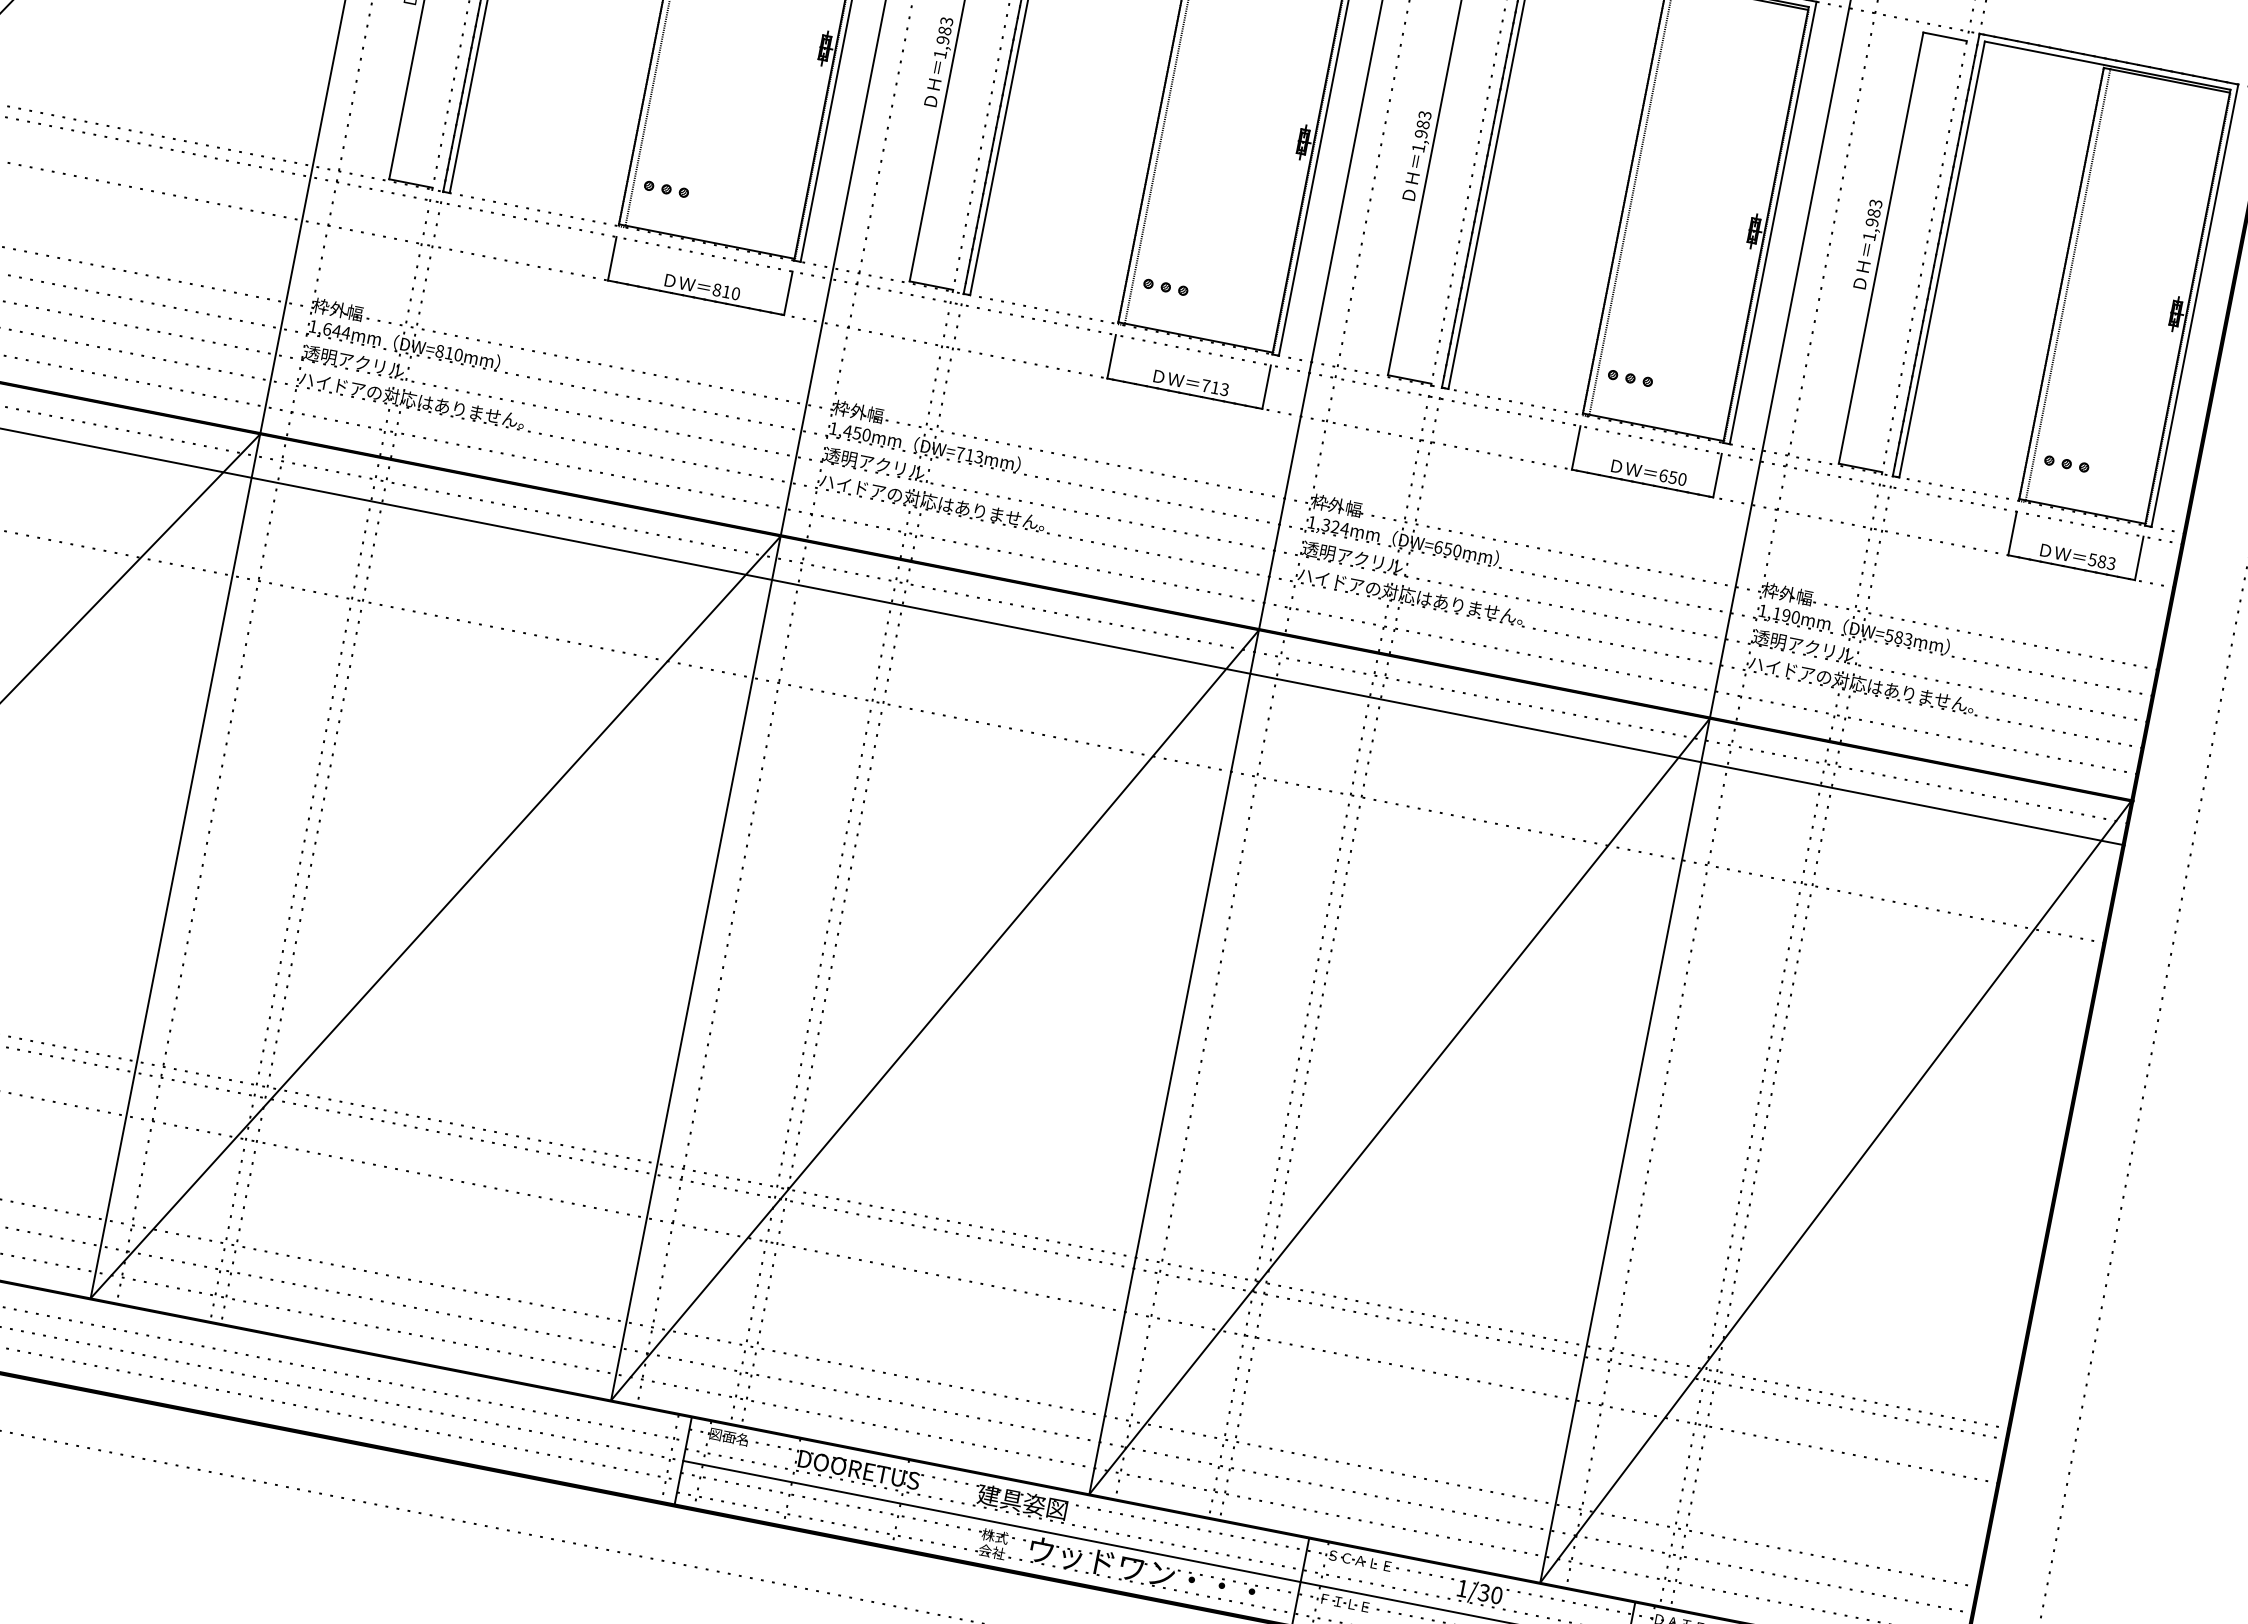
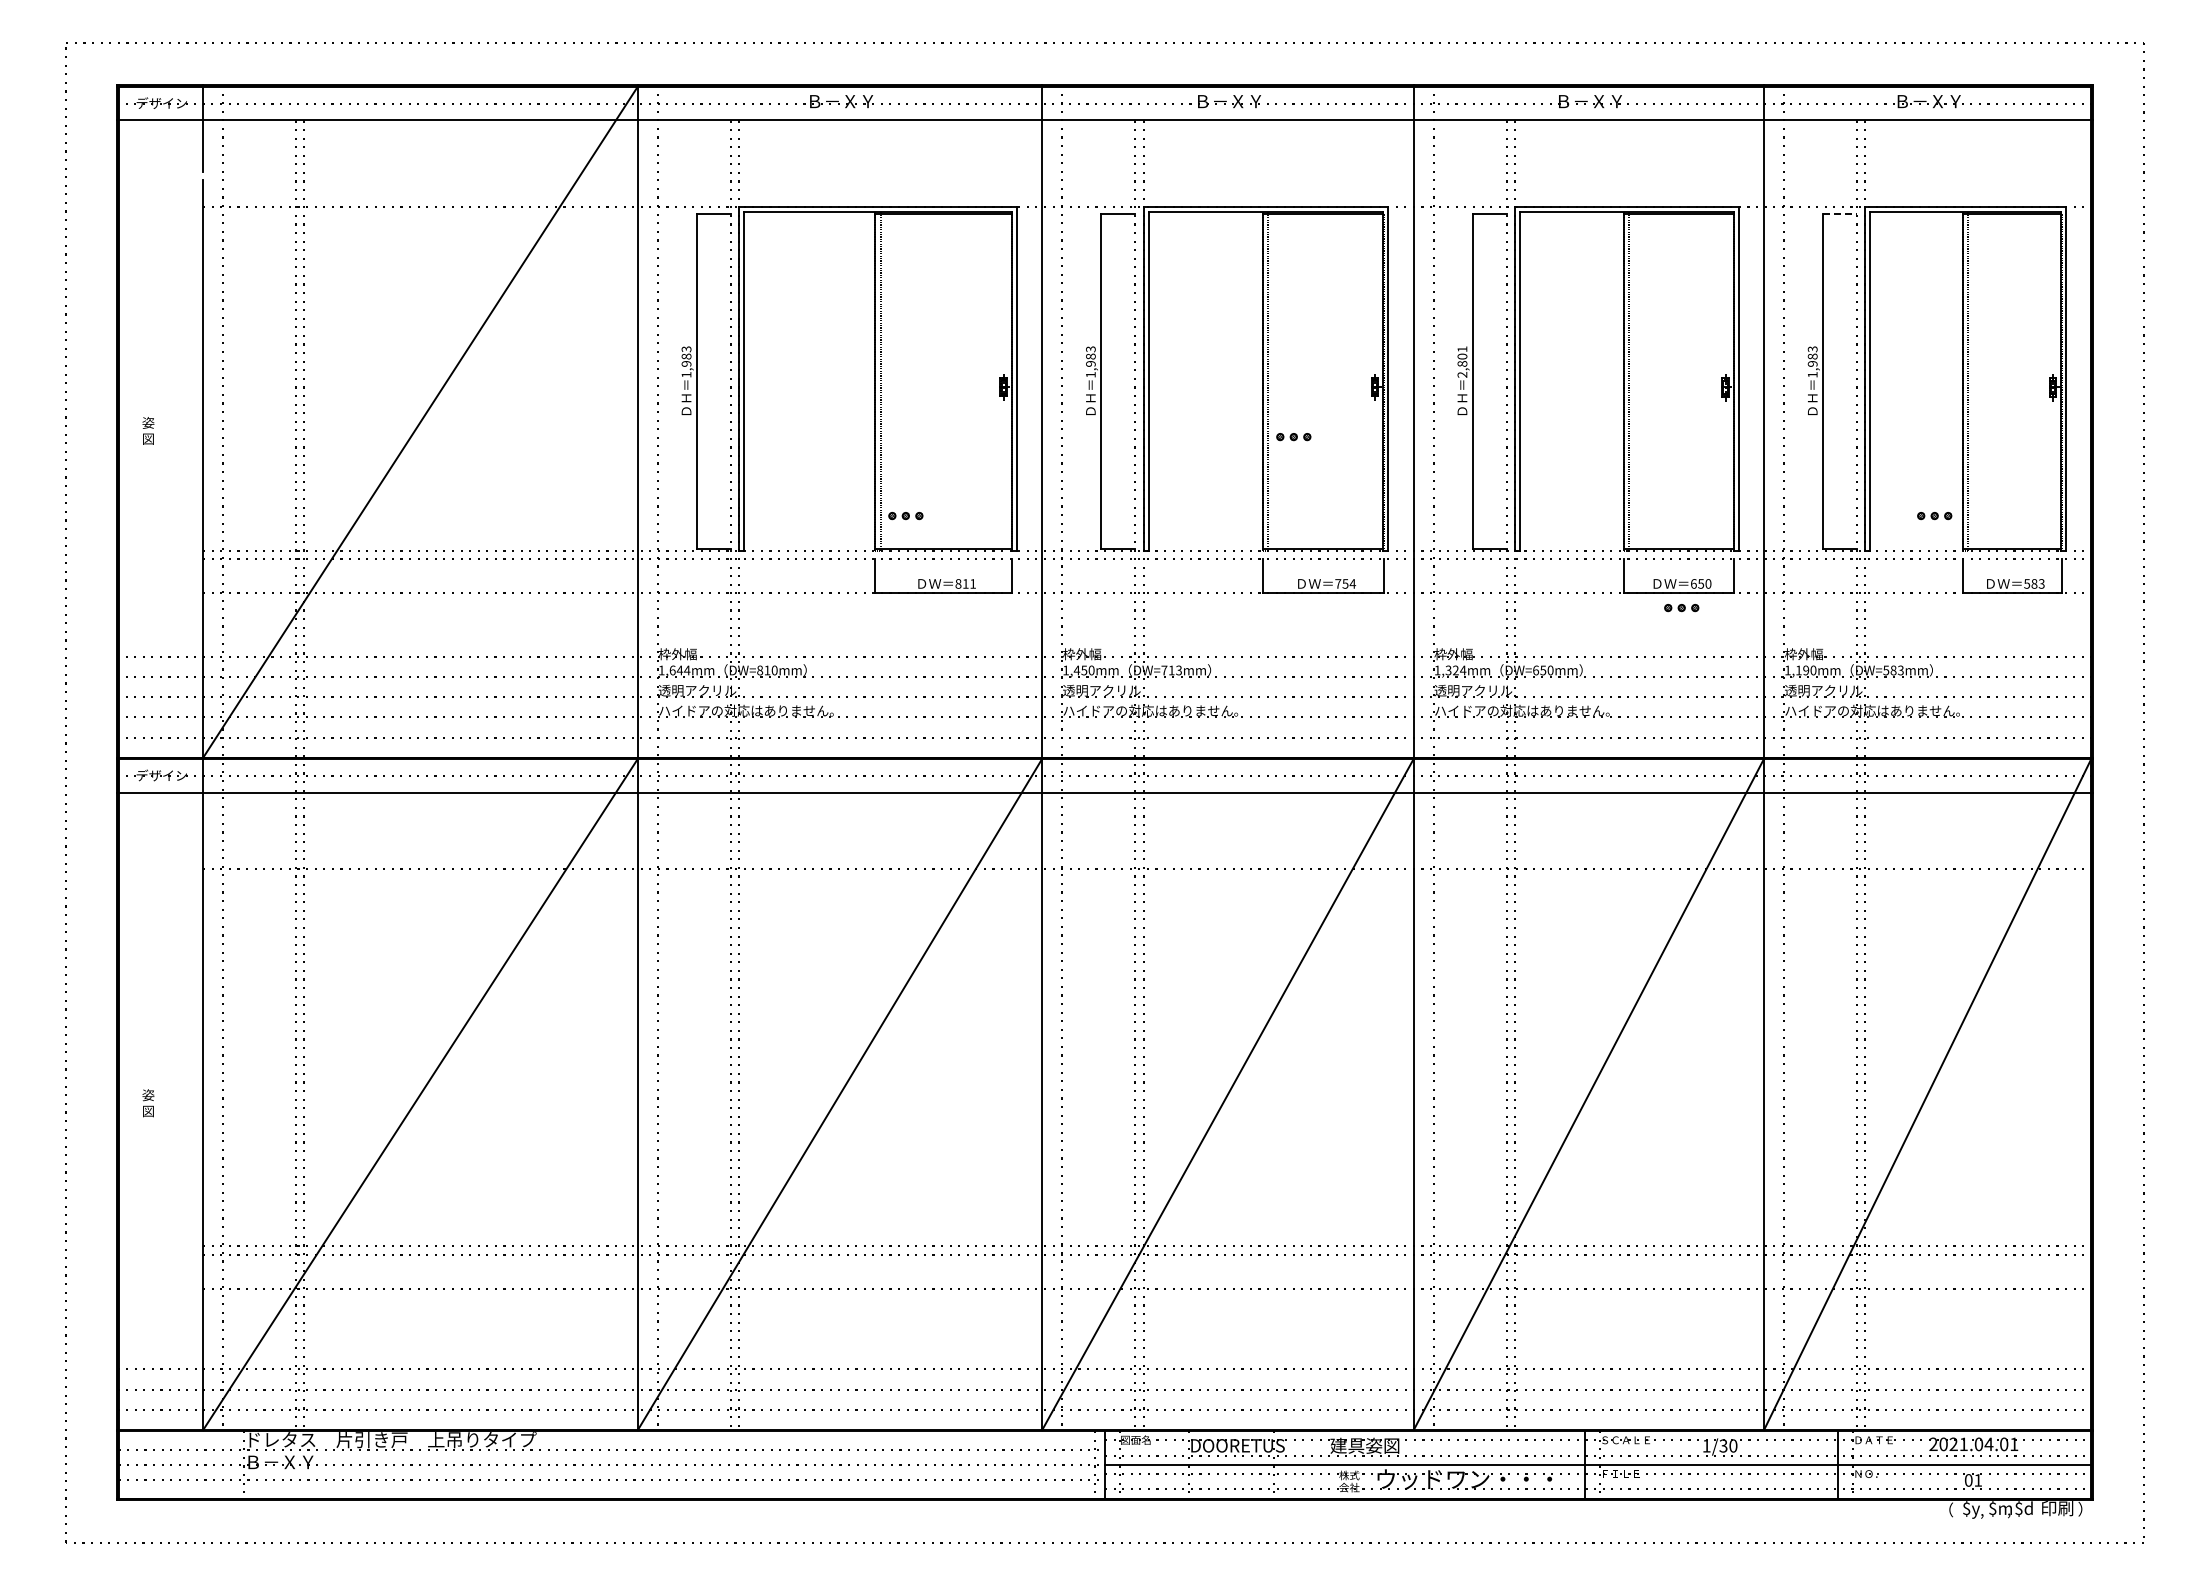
line: (1945, 37) -> (1840, 214), solid -> dashed
text: (1422, 131) -> (1462, 361), 1,983 -> 2,801
part: (1165, 287) -> (1293, 437), moved
text: (736, 293) -> (973, 583), 810 -> 811
part: (1630, 379) -> (1681, 608), moved
text: (1220, 388) -> (1349, 583), 713 -> 754
part: (2066, 464) -> (1934, 516), moved

